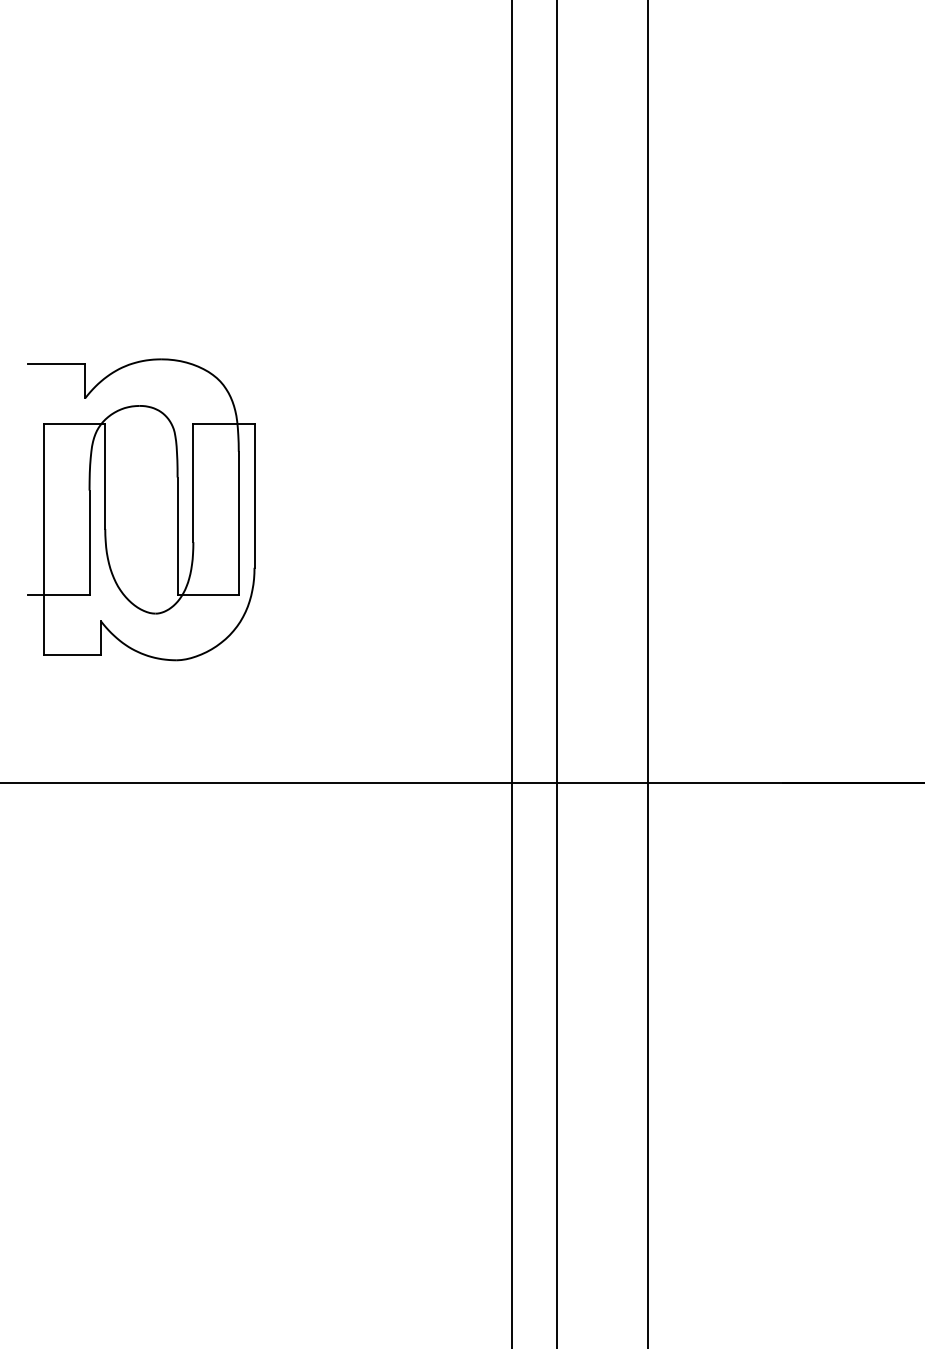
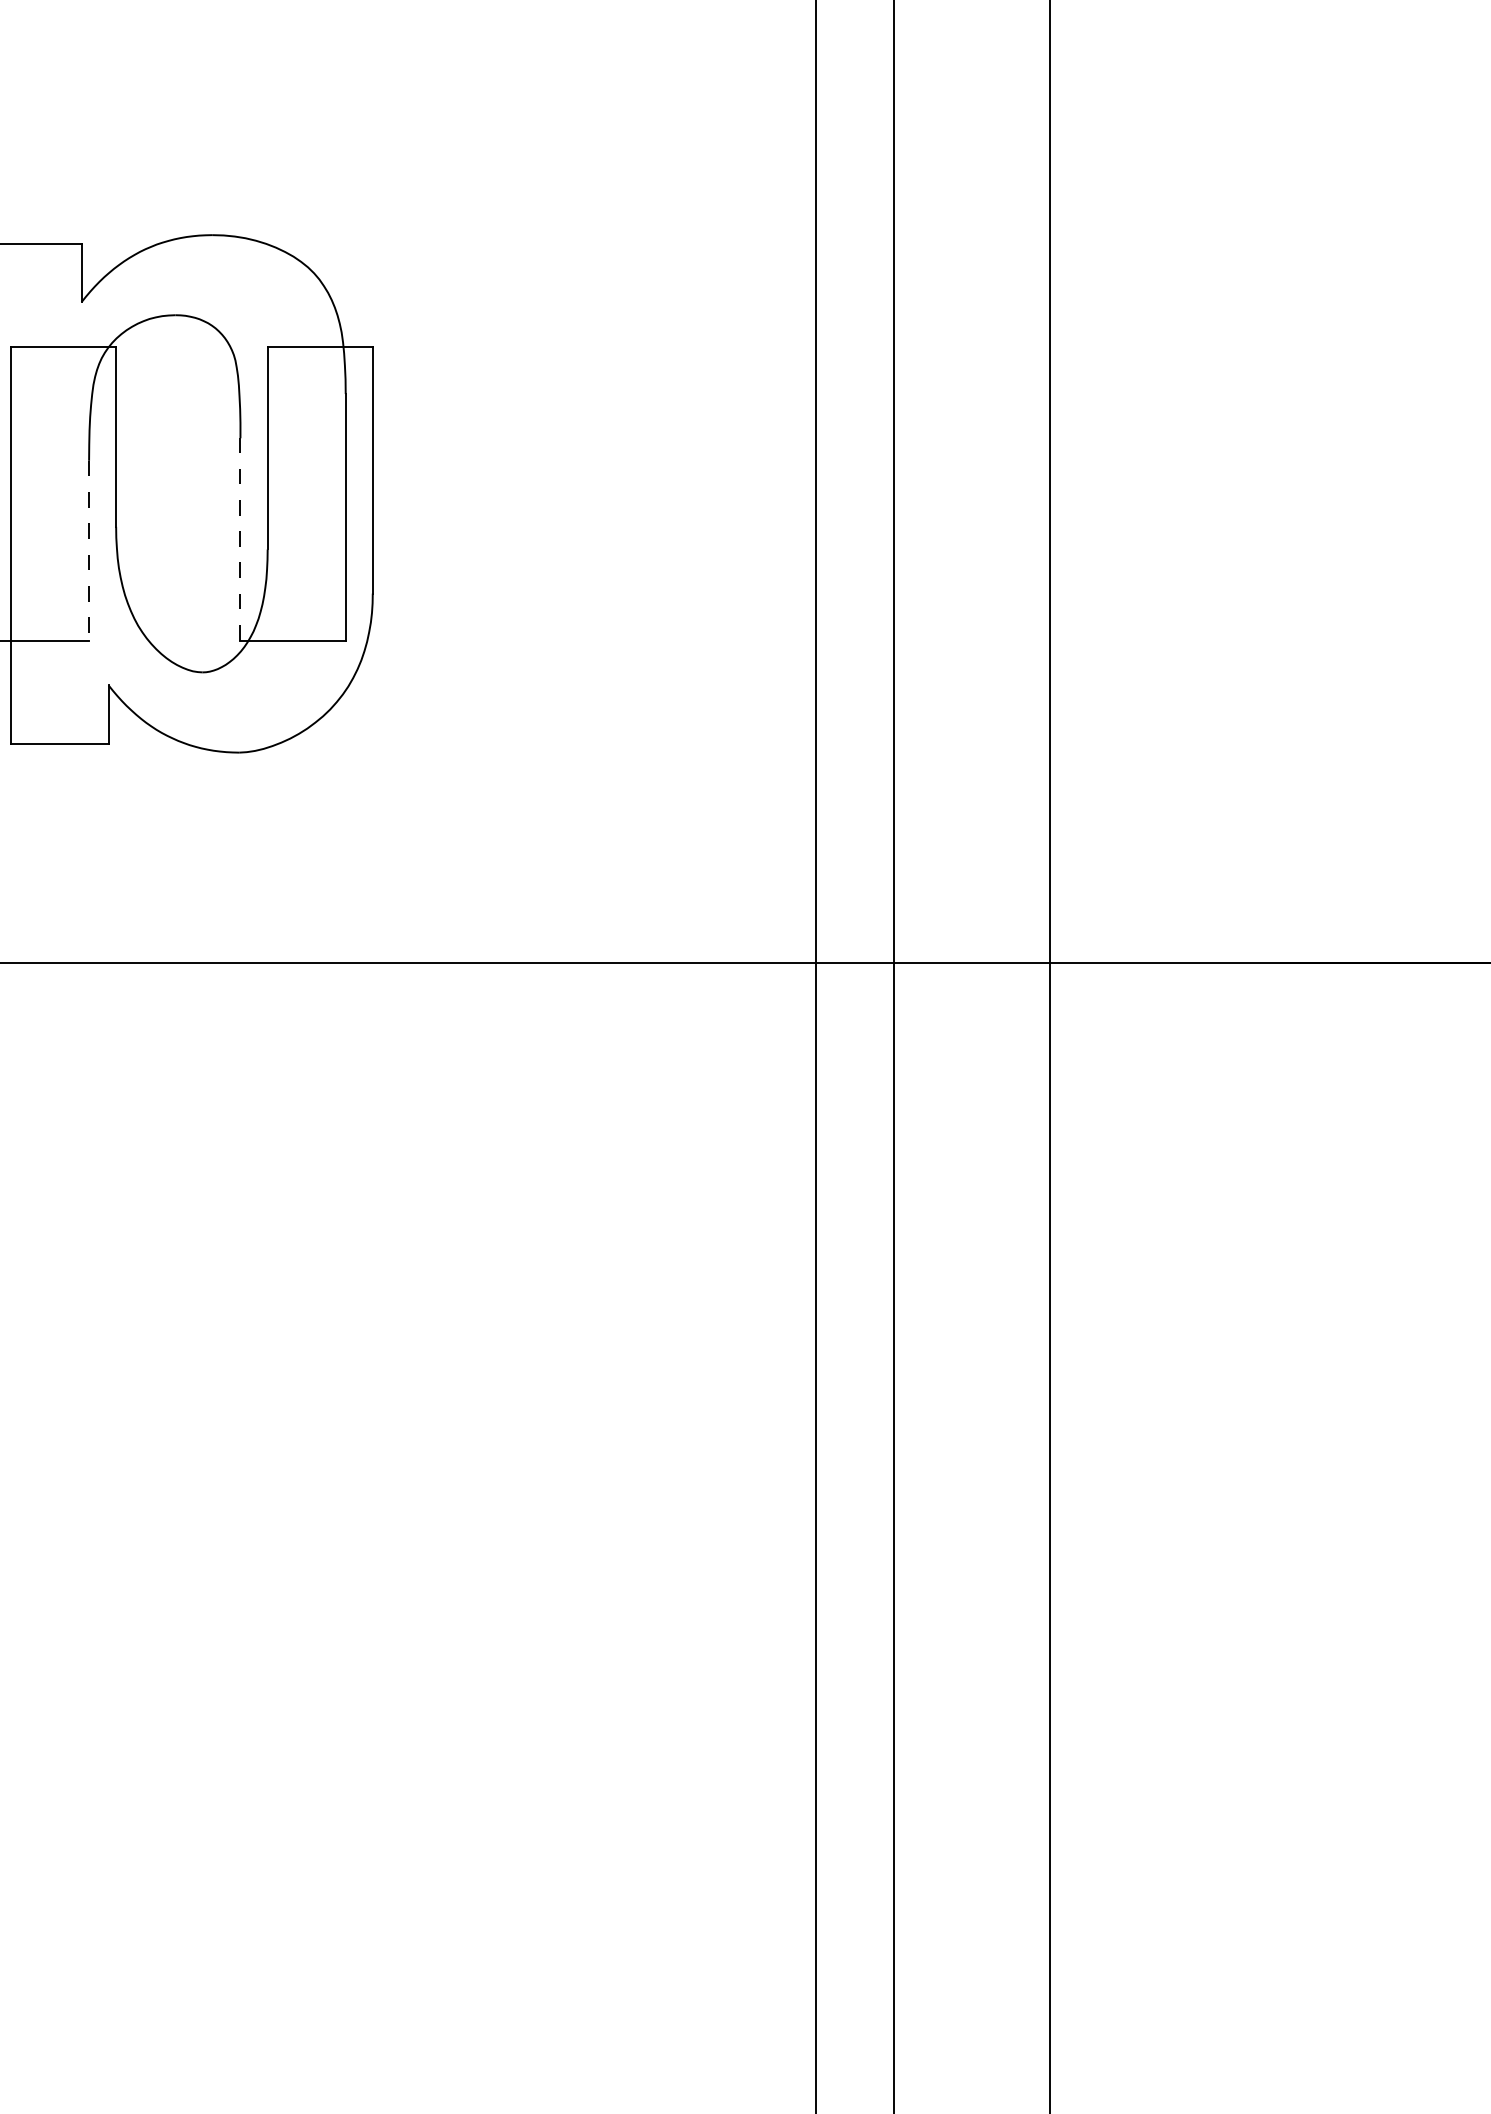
line: (177, 536) -> (240, 539), solid -> dashed
line: (89, 543) -> (89, 551), solid -> dashed

